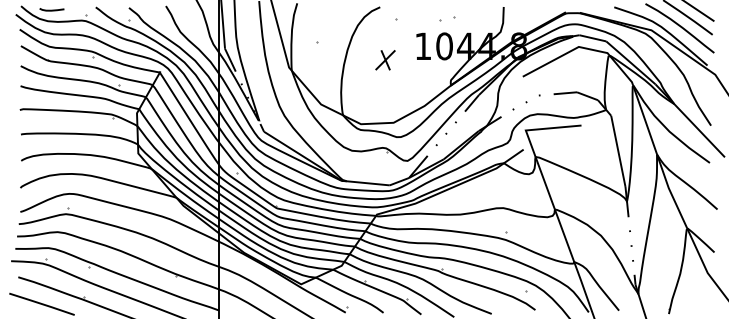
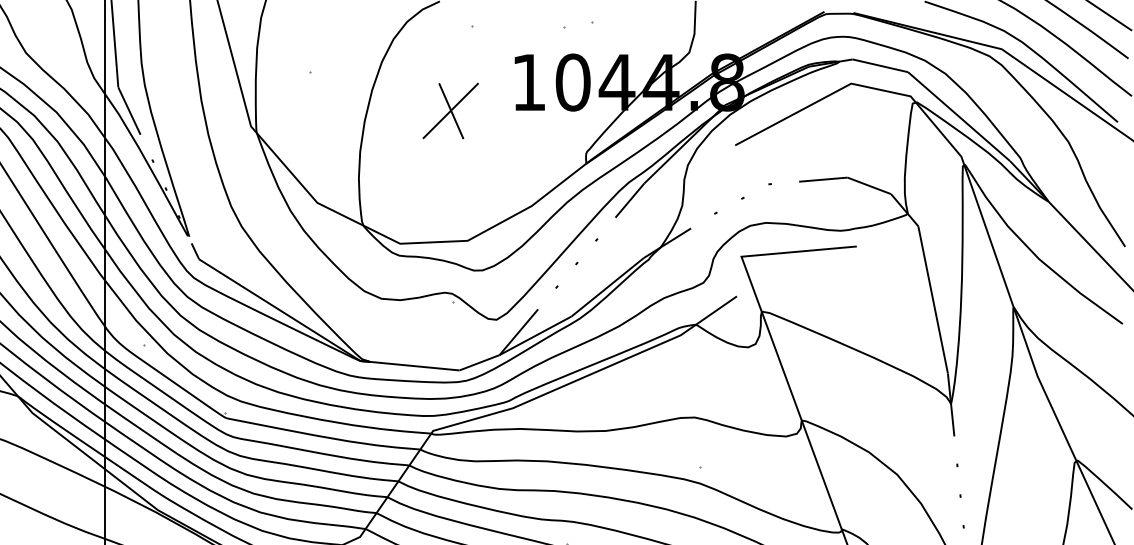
part: (385, 60) -> (450, 111), size x1.43

